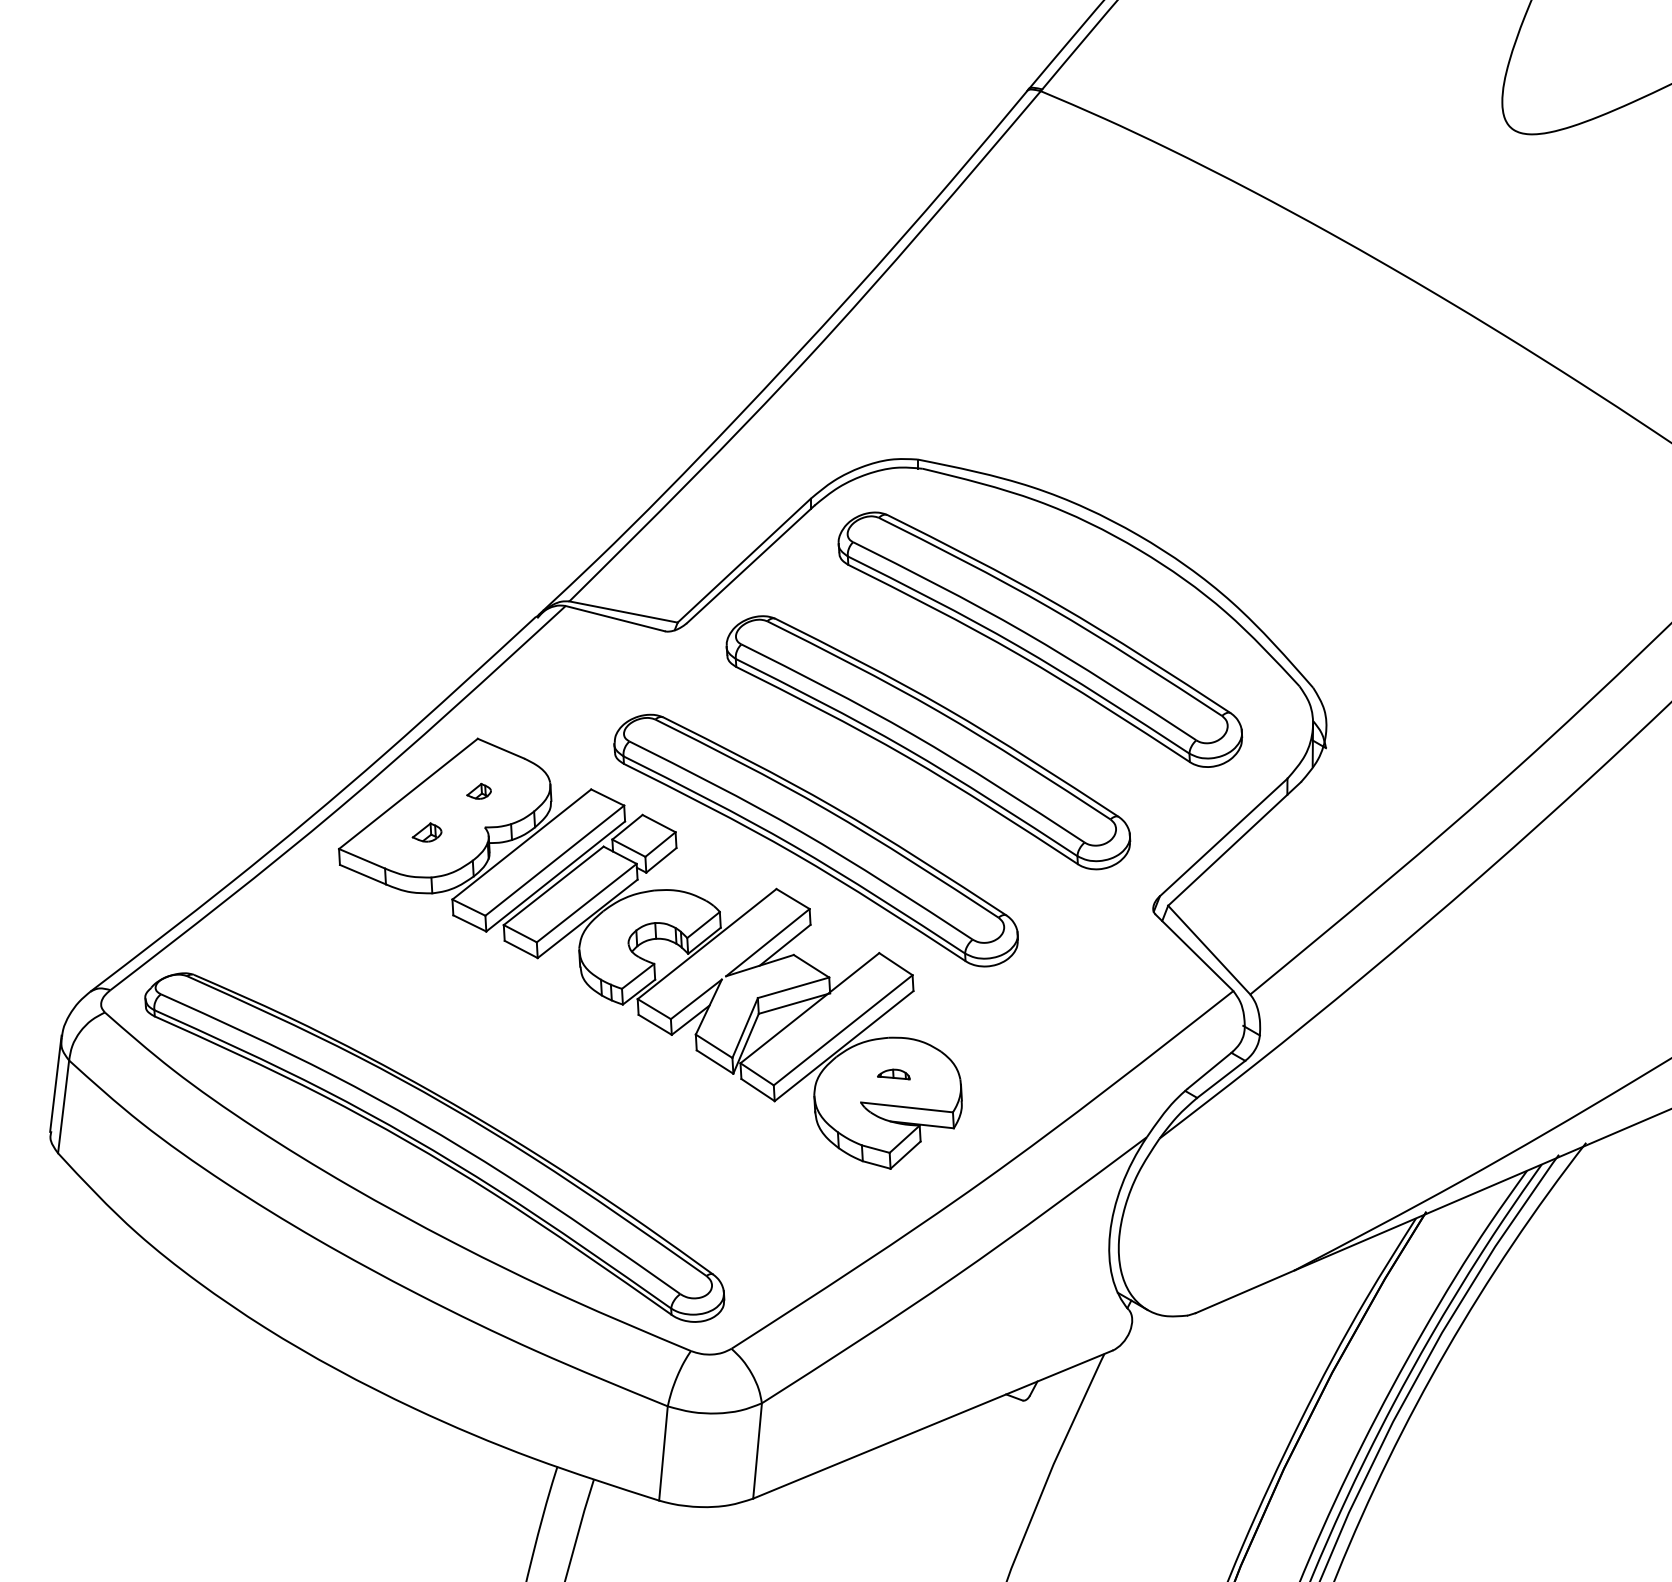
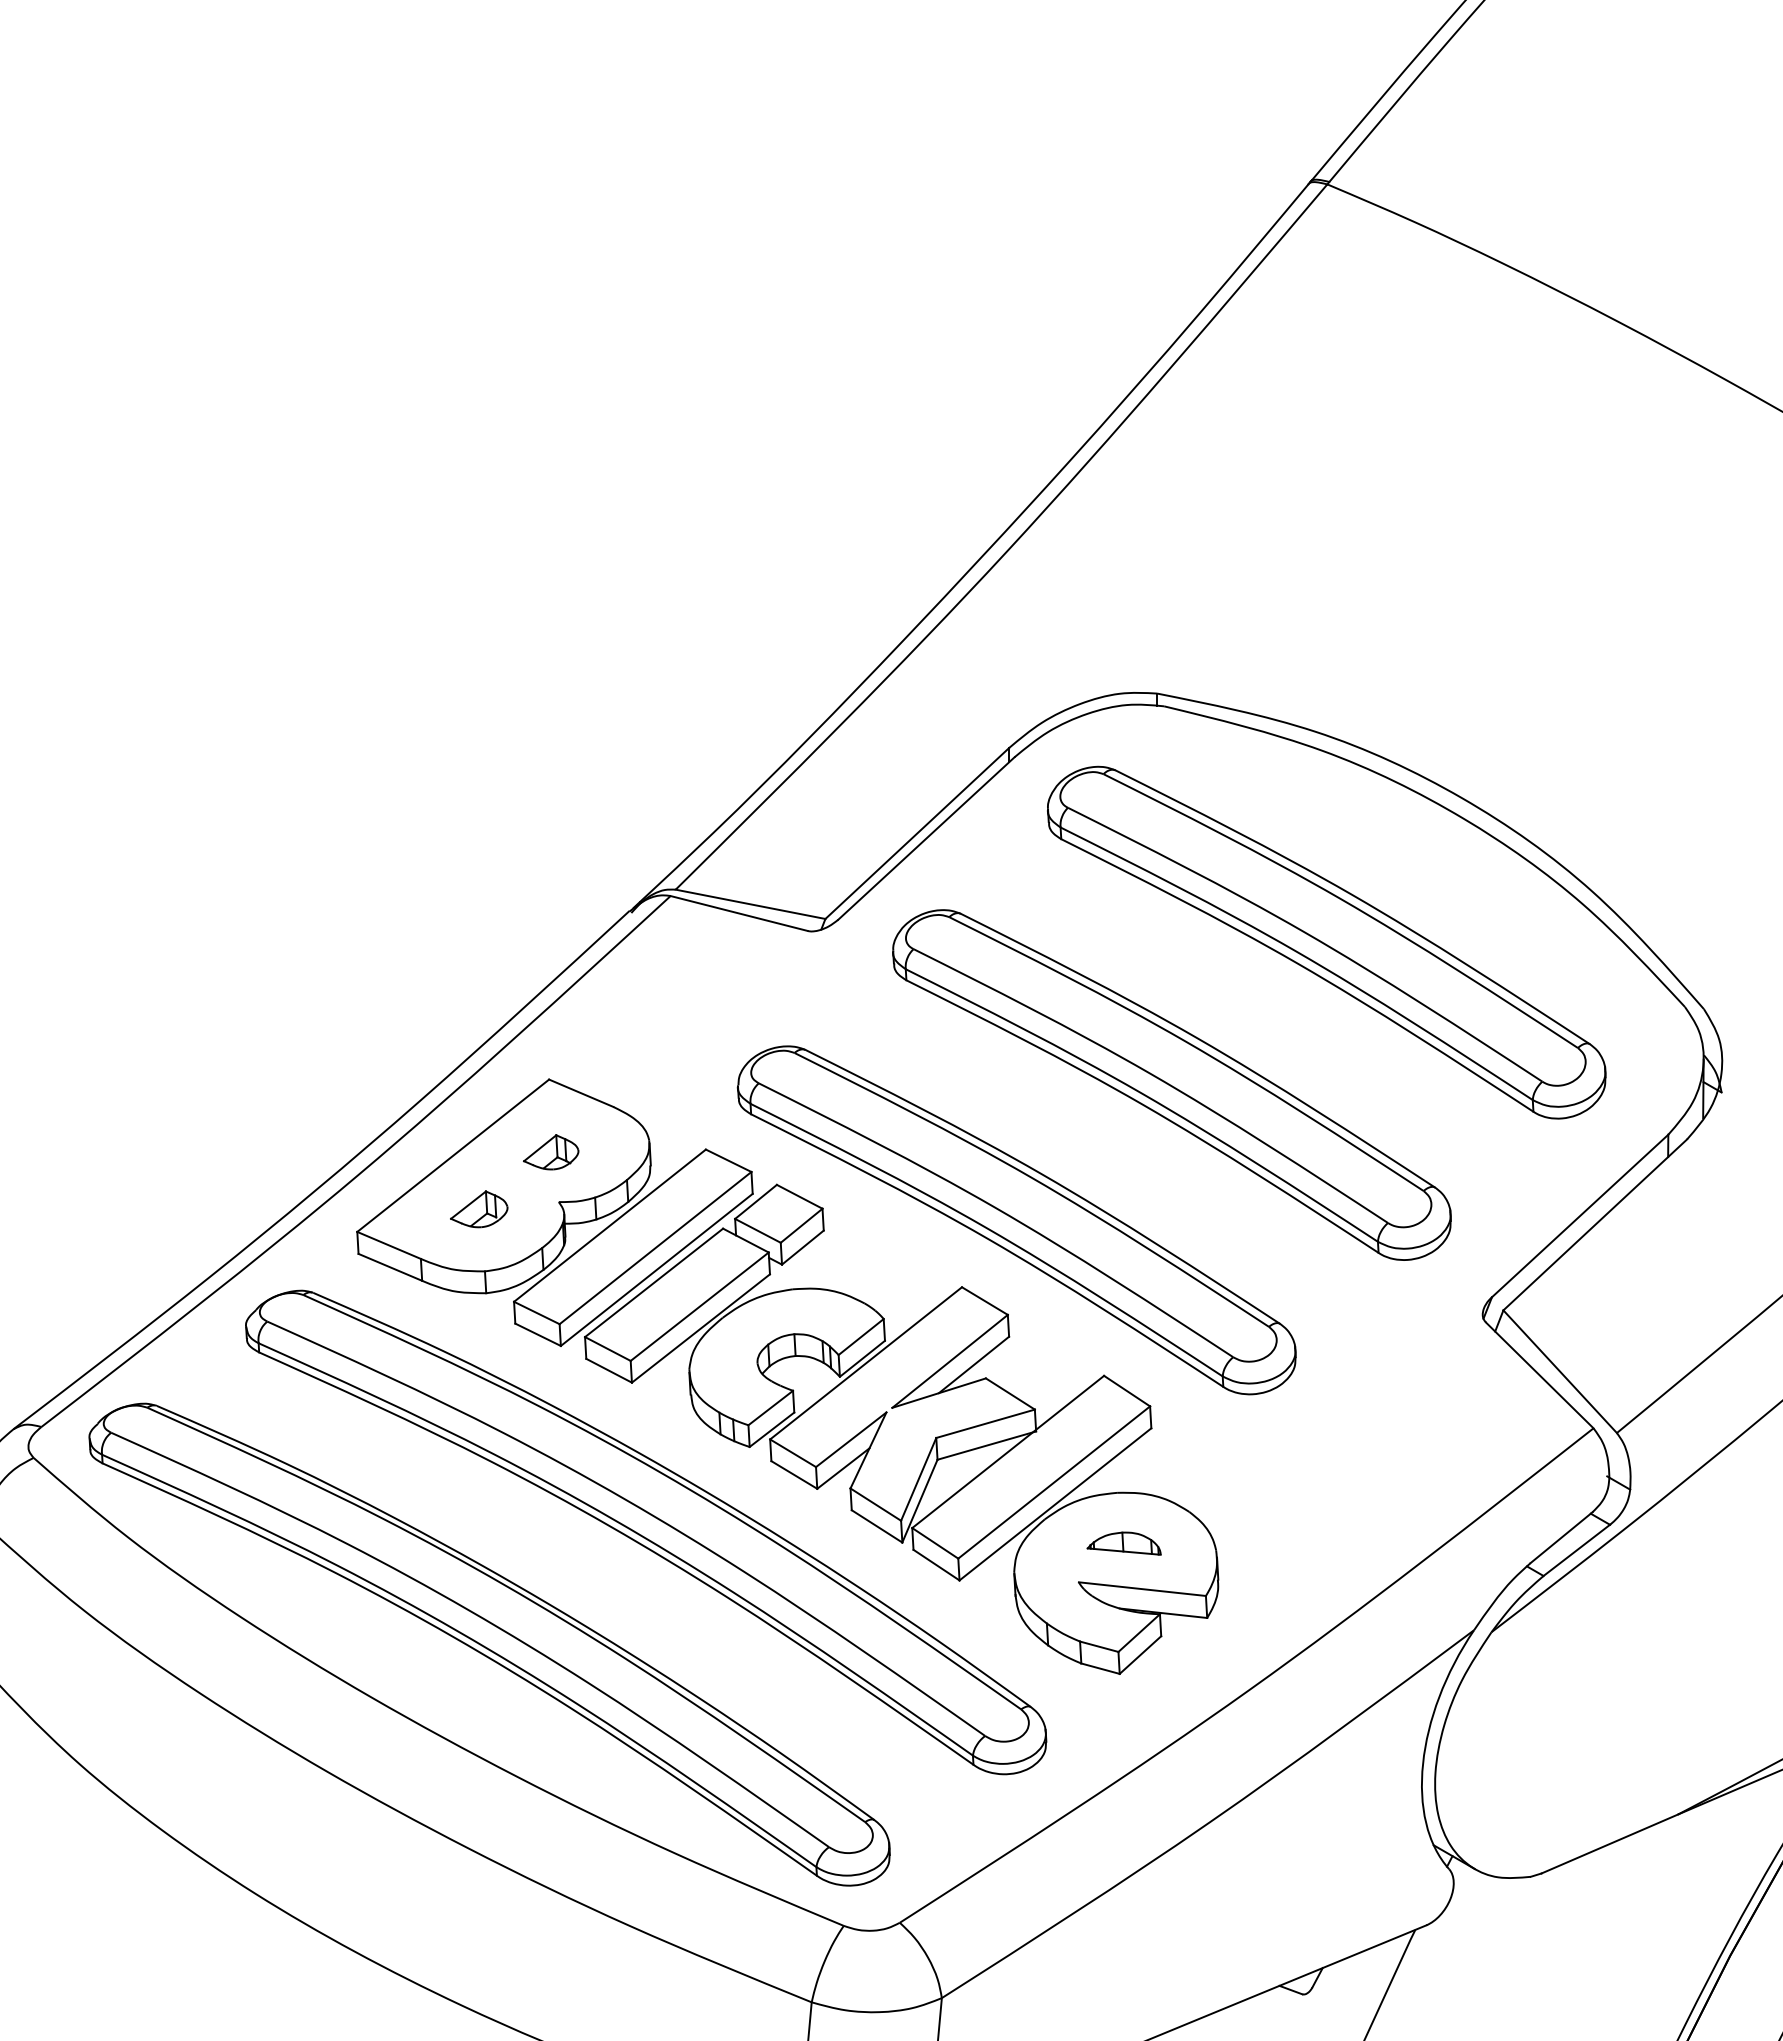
part: (478, 791) -> (550, 1152), size x1.67
part: (426, 832) -> (478, 1209), size x1.43
part: (547, 1066) -> (645, 1532), added
part: (893, 1074) -> (1123, 1543), size x1.67

